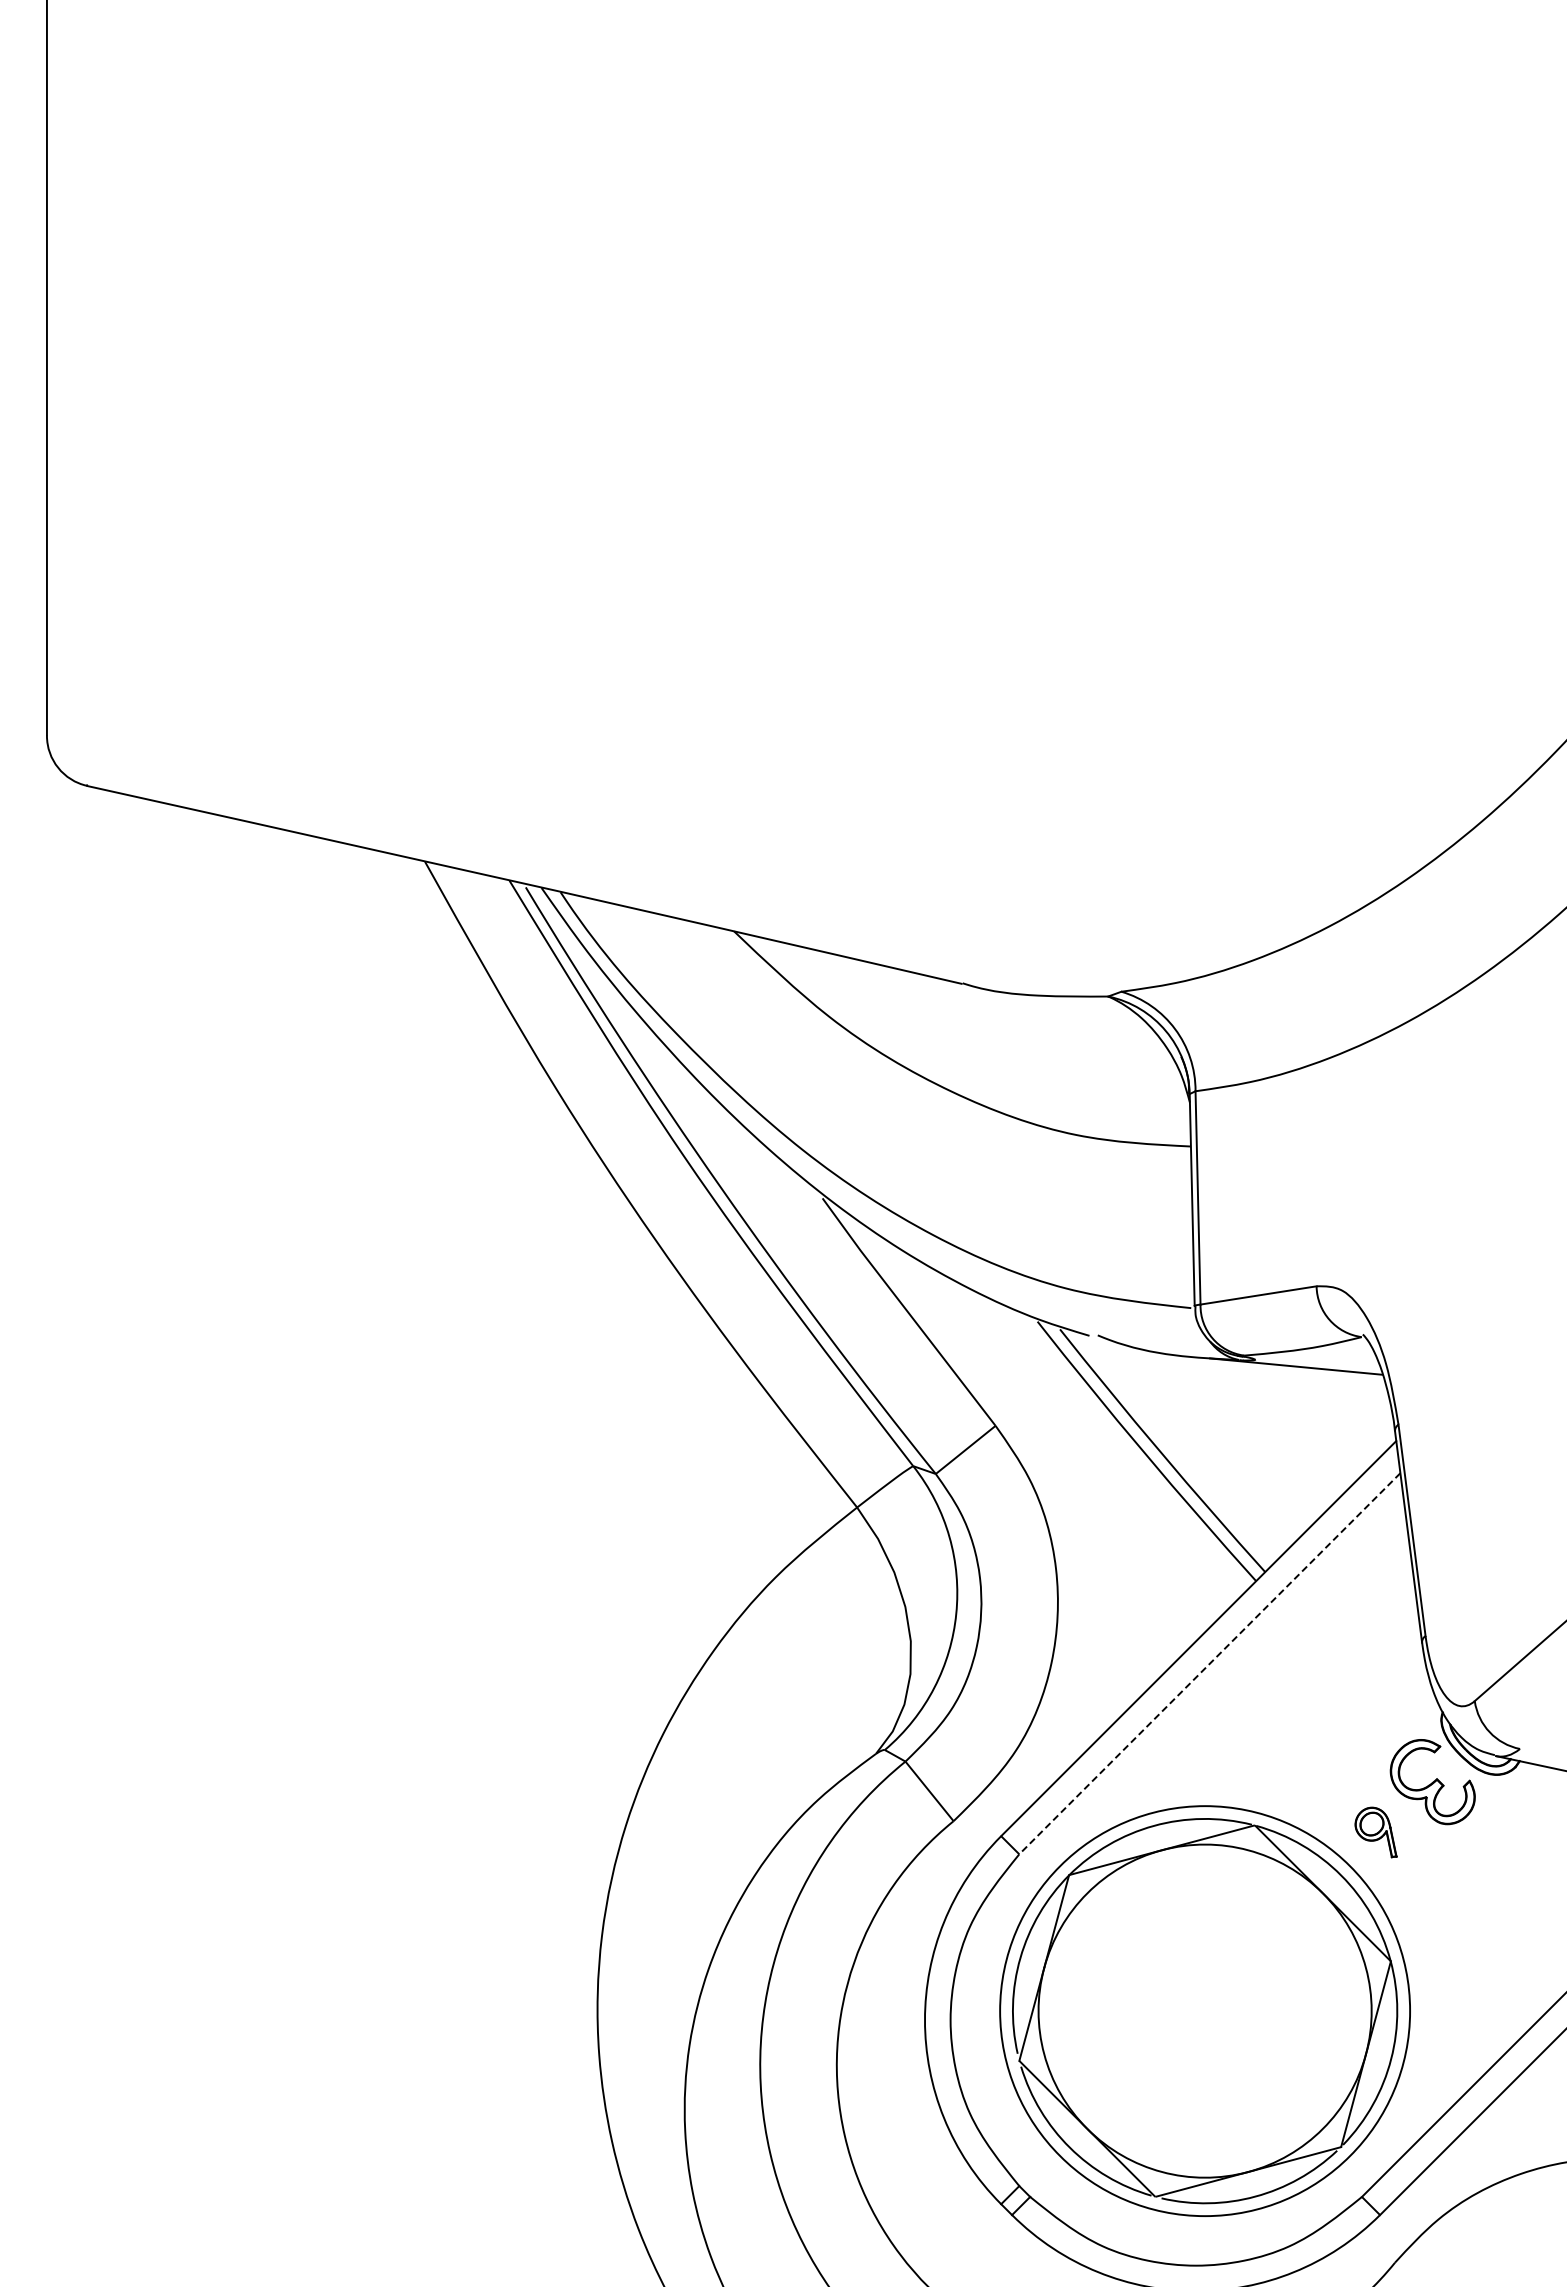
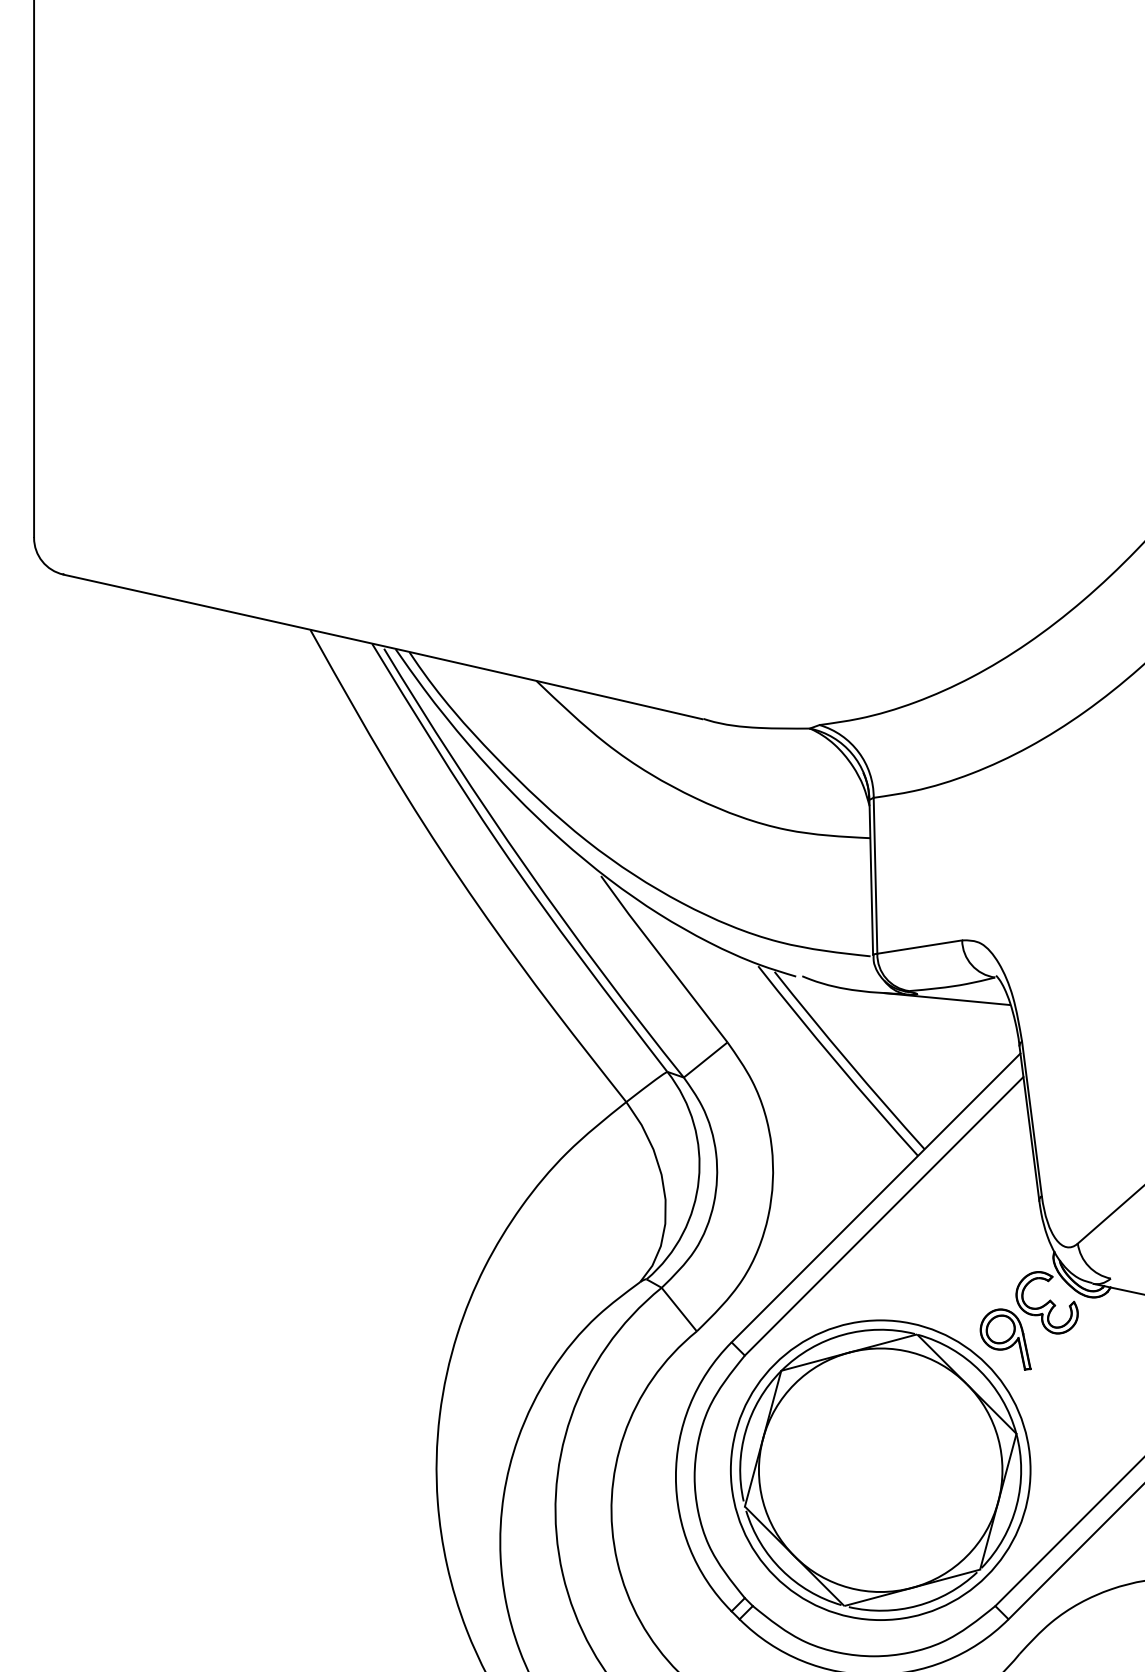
line: (1209, 1664) -> (883, 1216), dashed -> solid
part: (1375, 1832) -> (1005, 1339), size x1.67

